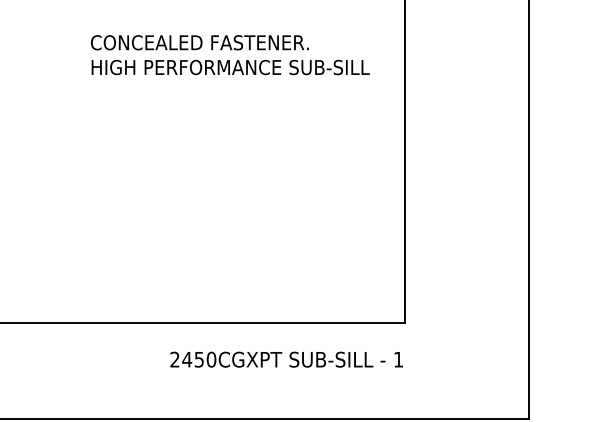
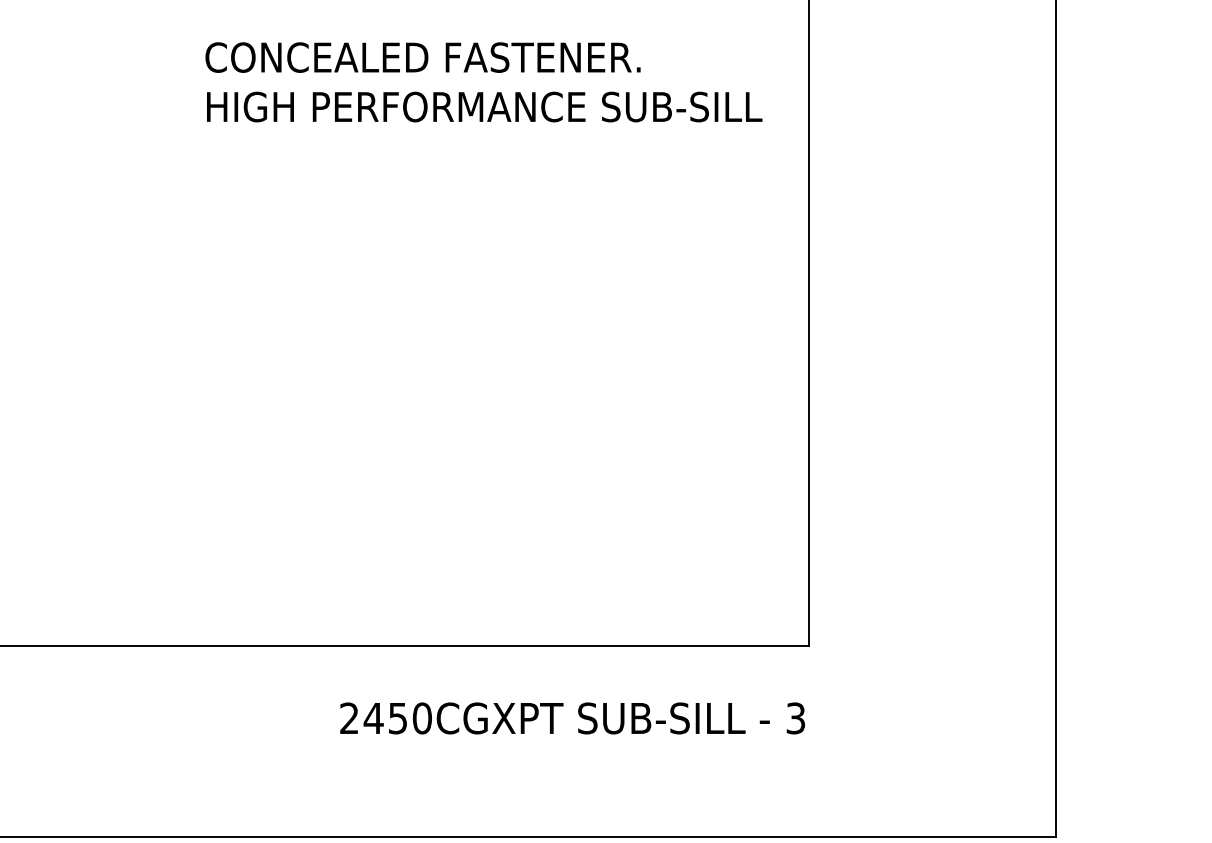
text: (230, 55) -> (484, 83), moved
text: (398, 359) -> (795, 718), 1 -> 3

